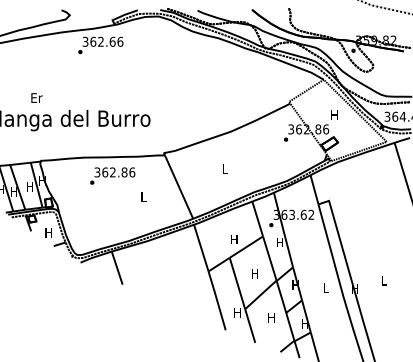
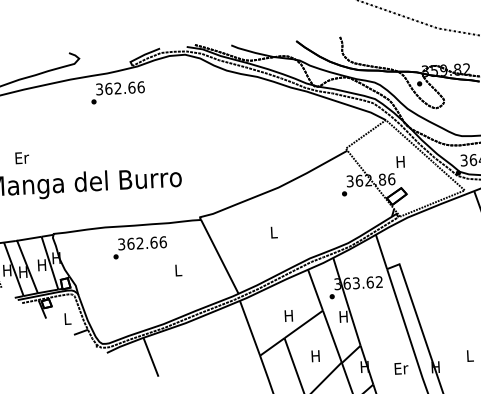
text: (36, 97) -> (21, 157), moved
text: (124, 172) -> (153, 242), 362.86 -> 362.66
text: (48, 232) -> (66, 318), H -> L
text: (326, 288) -> (401, 368), L -> Er

